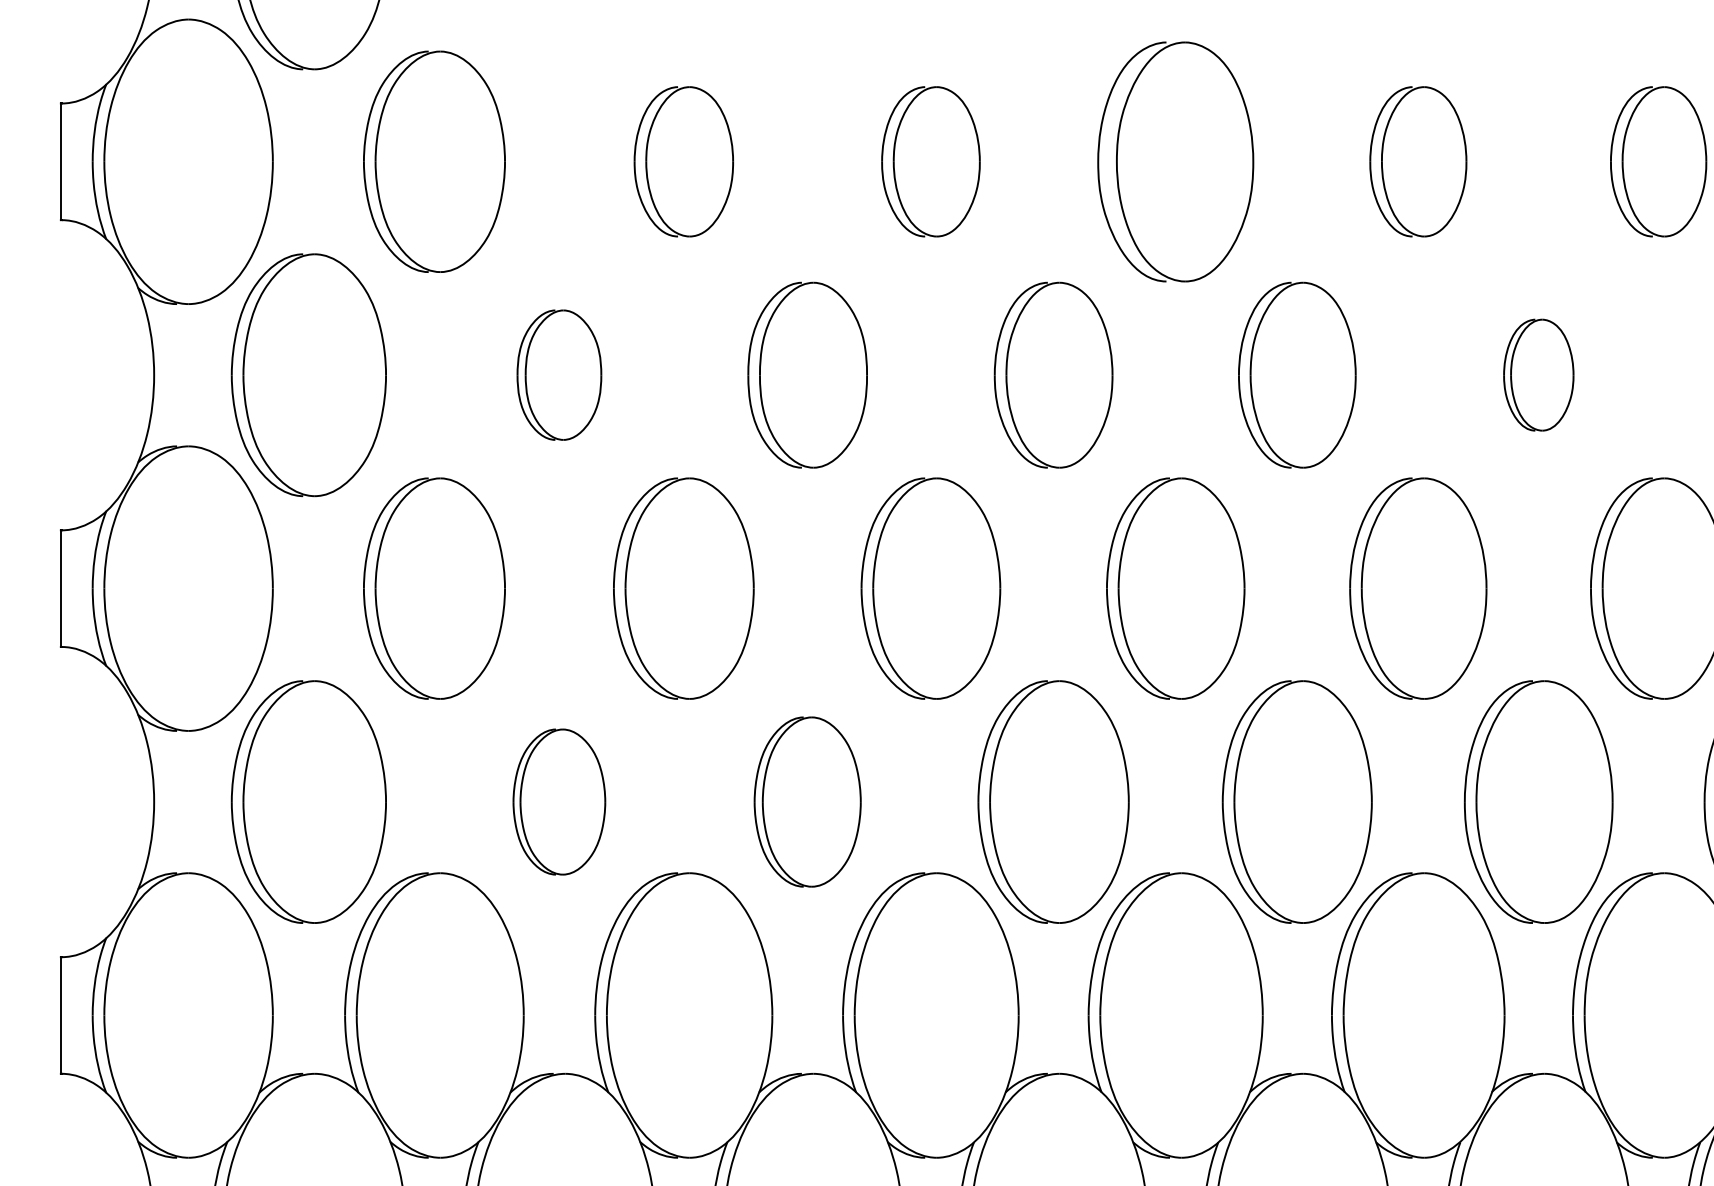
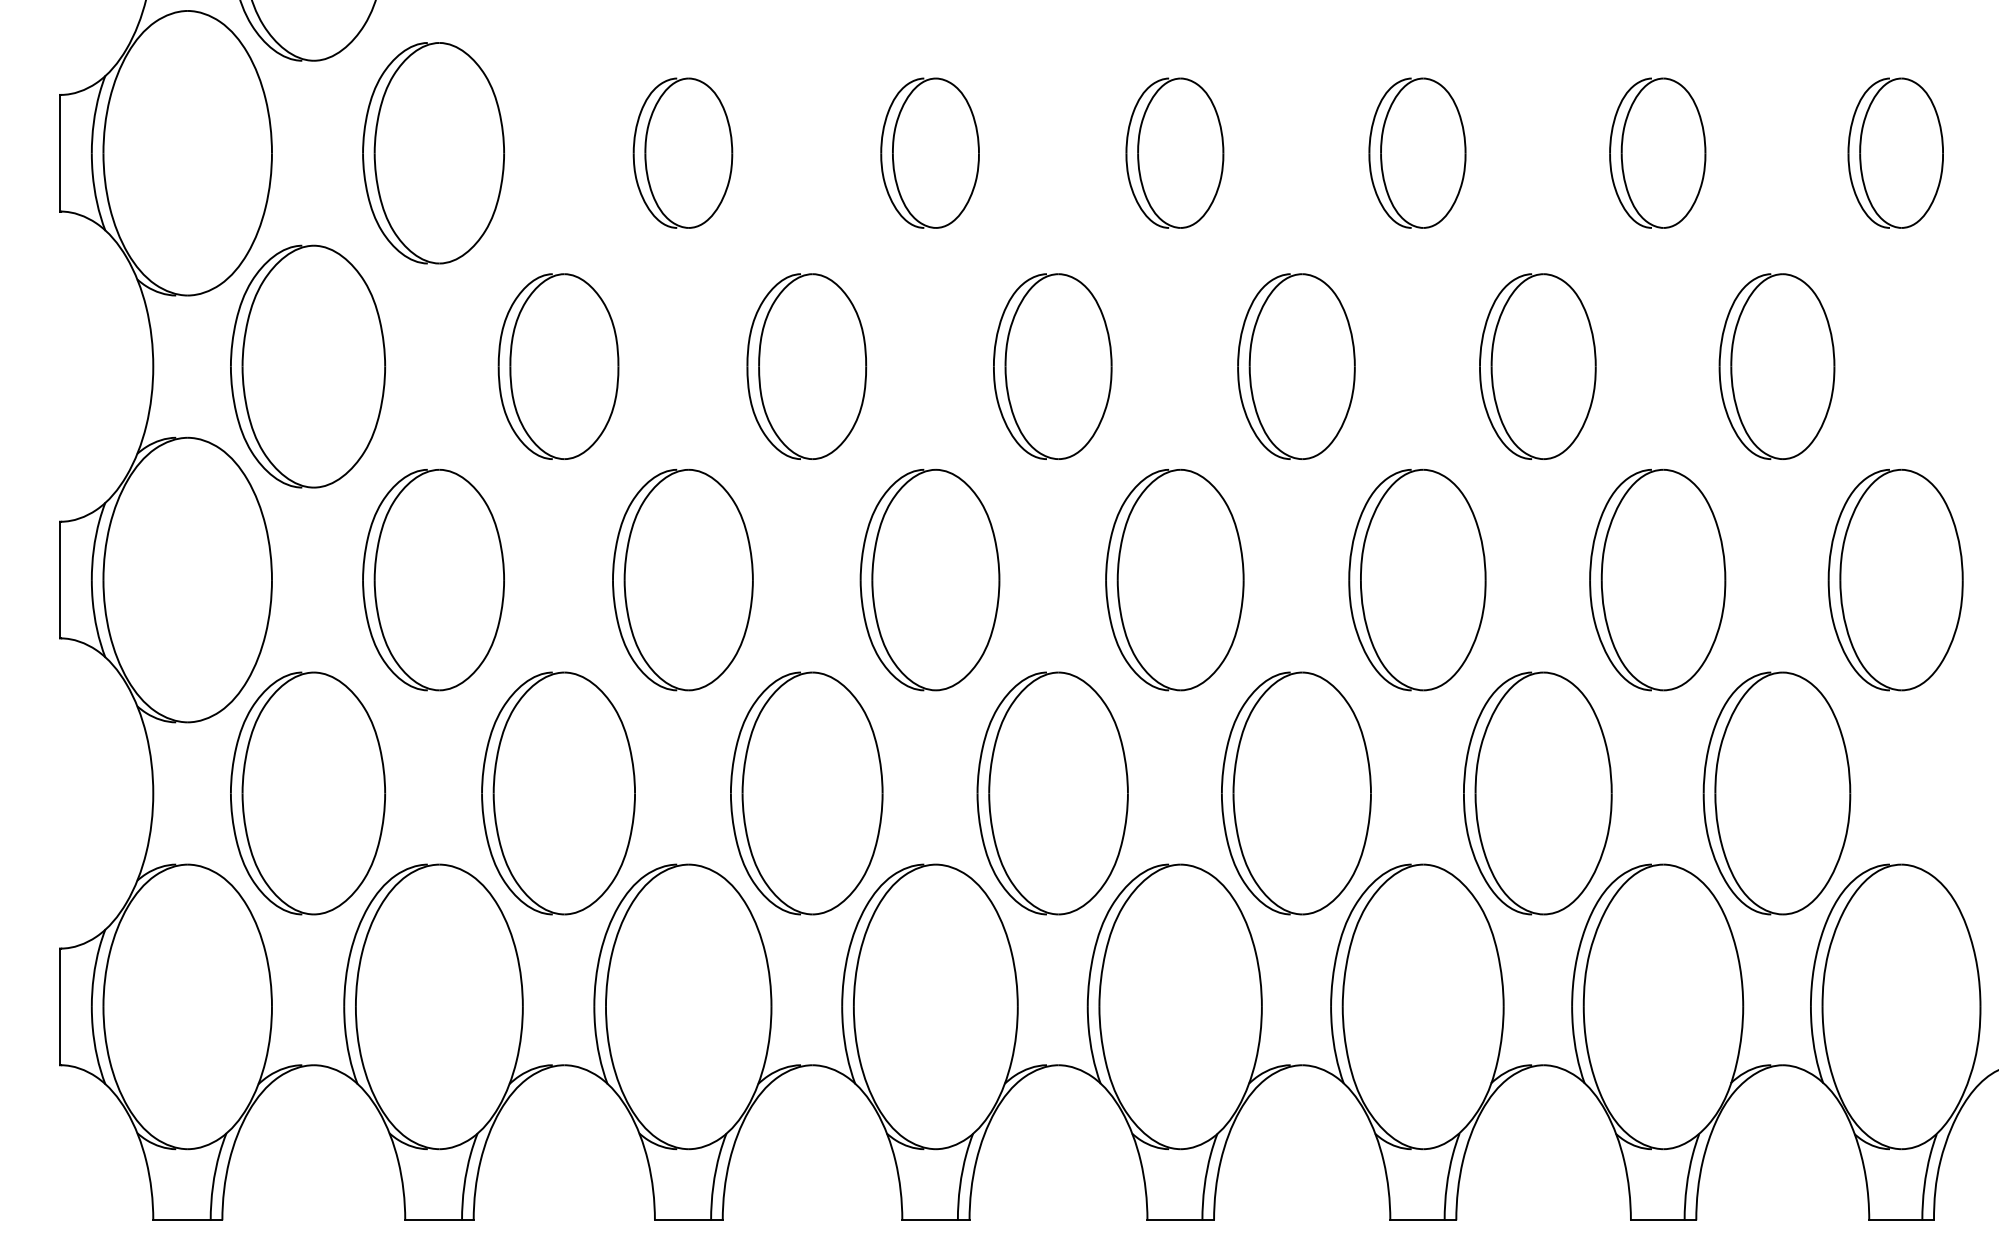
part: (1175, 161) -> (1174, 152), size x0.62
part: (559, 375) -> (558, 366), size x1.43
part: (1538, 375) -> (1537, 366), size x1.67
part: (559, 802) -> (558, 793), size x1.67
part: (807, 802) -> (806, 793), size x1.43

